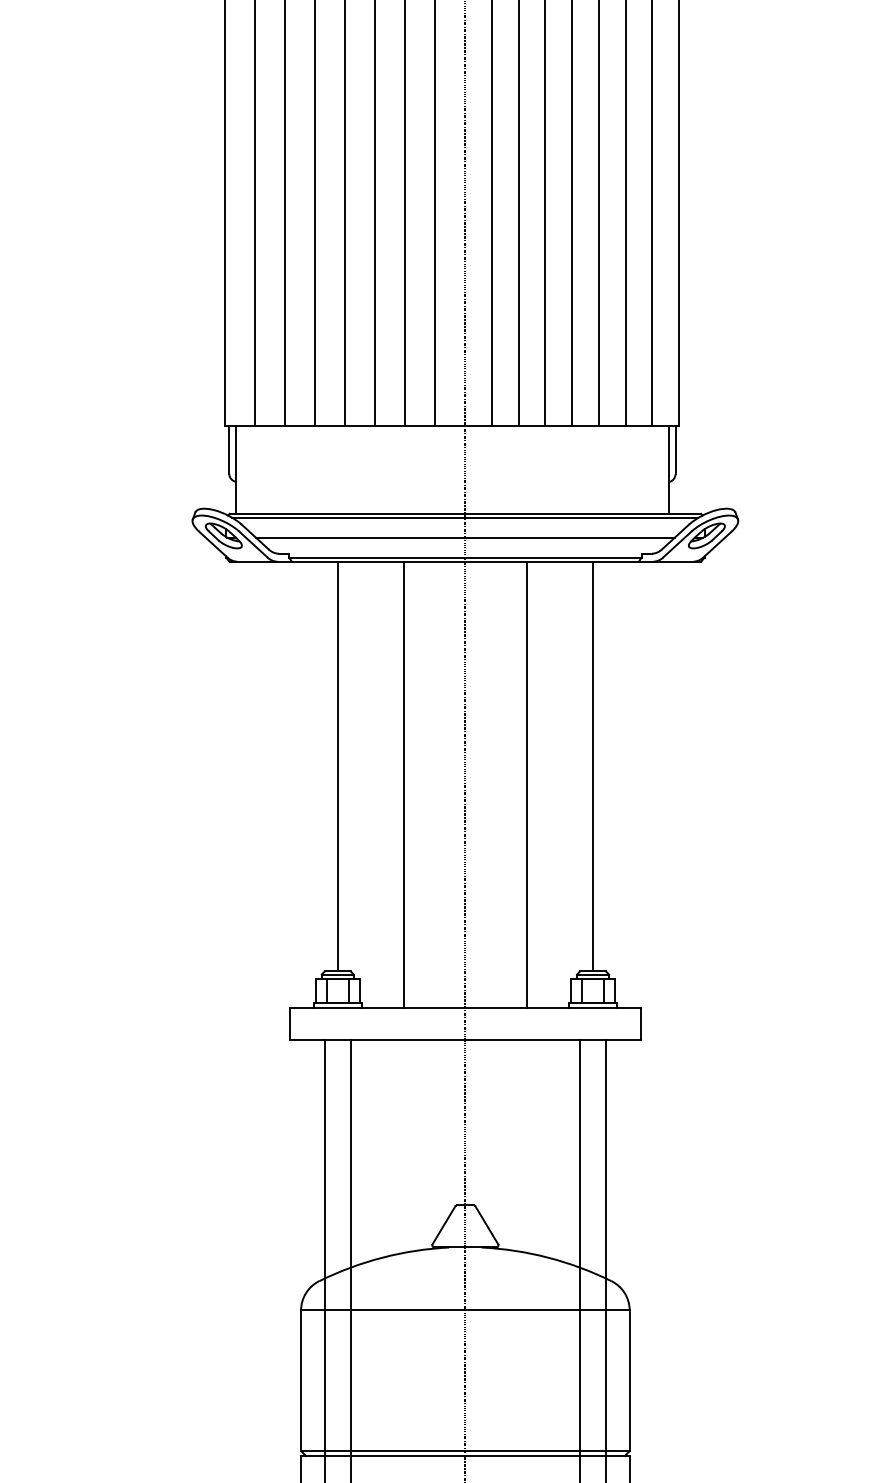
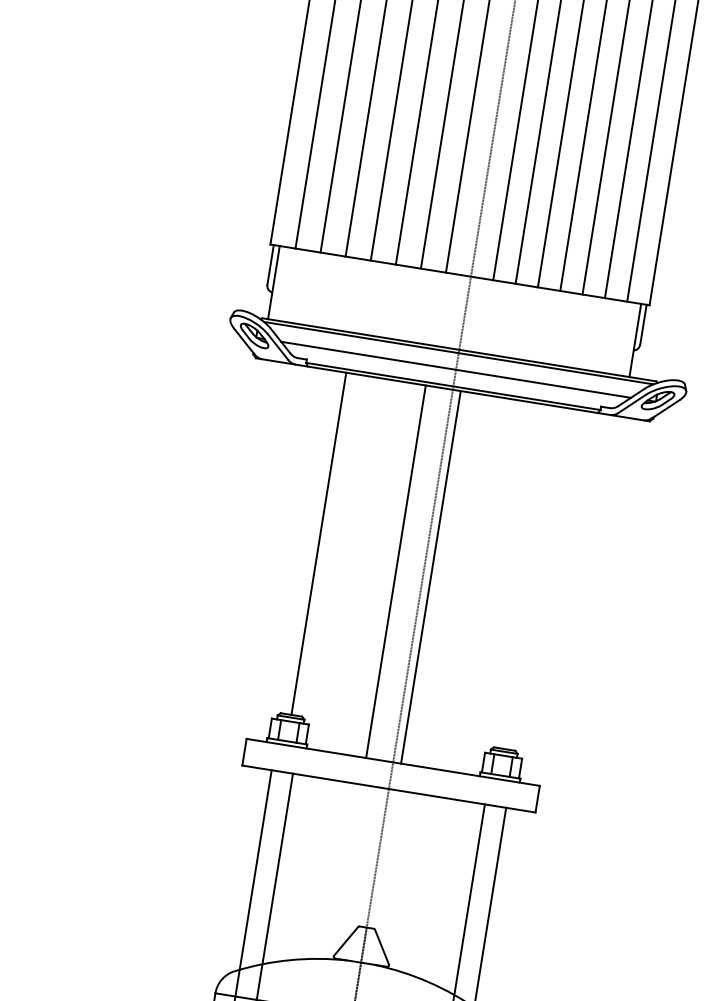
line: (593, 766) -> (532, 578), removed
line: (403, 784) -> (395, 571), moved
line: (526, 784) -> (430, 577), moved

